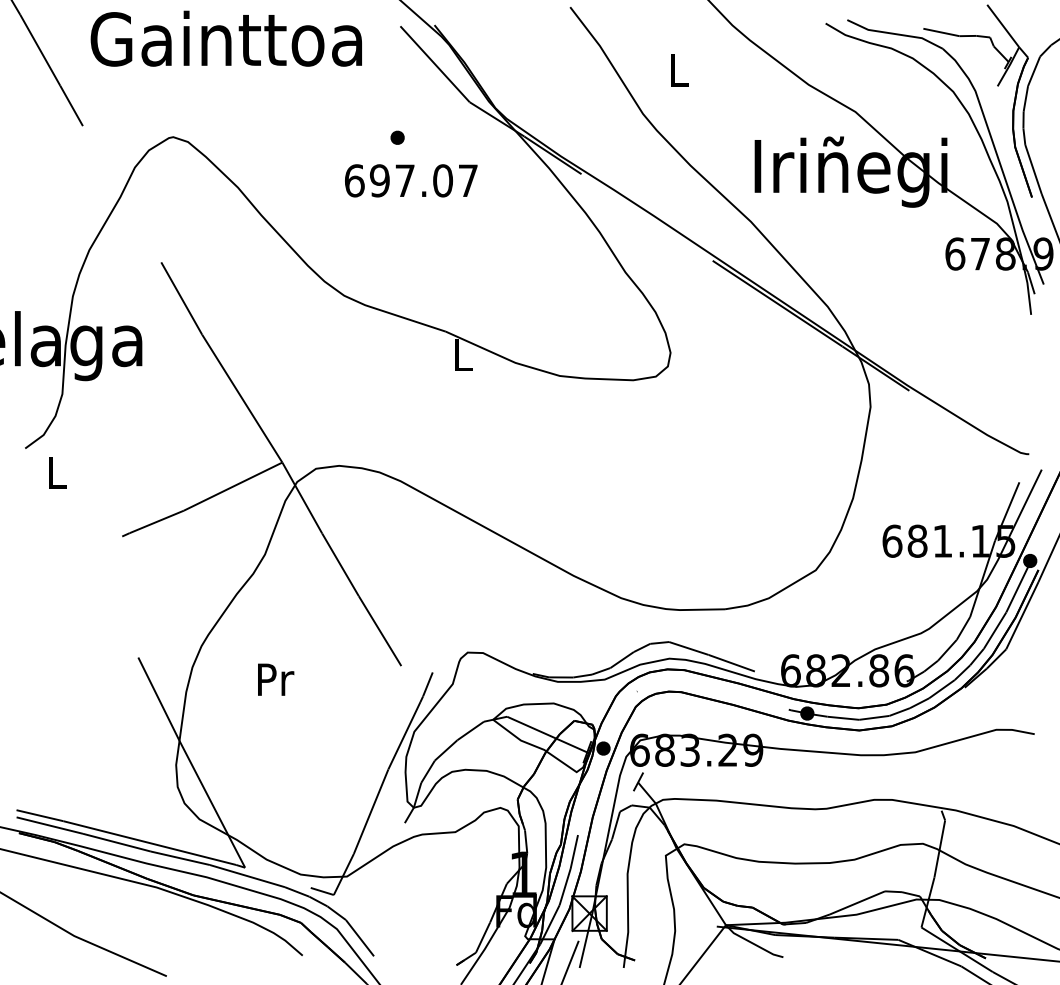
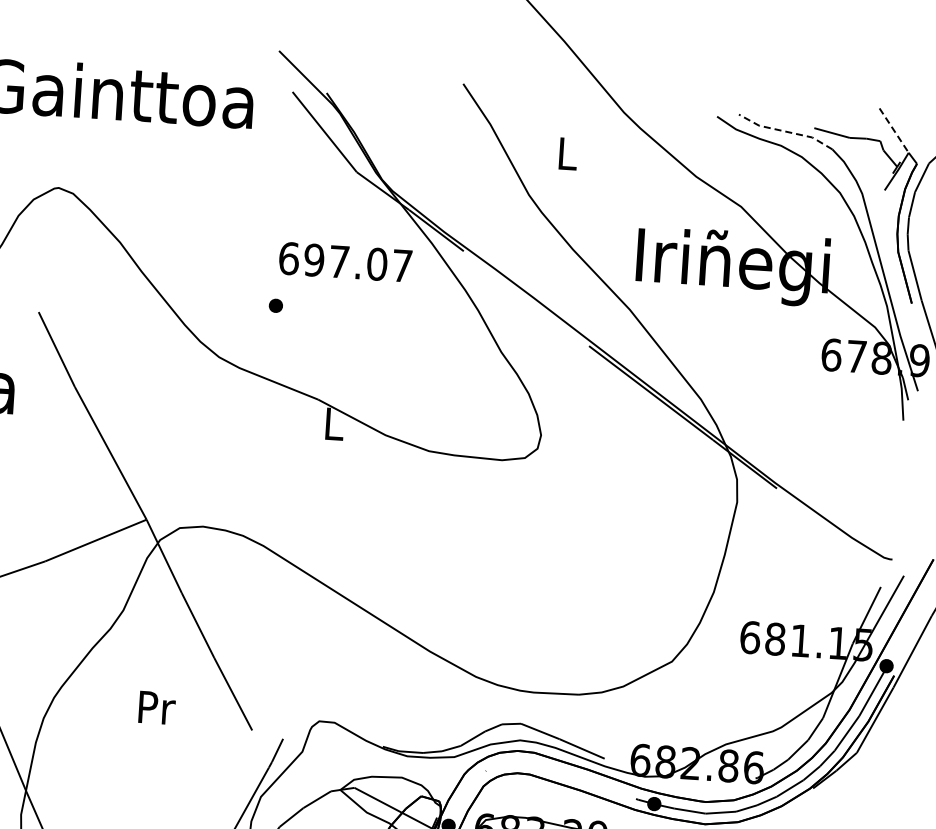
line: (1003, 26) -> (894, 131), solid -> dashed
line: (894, 33) -> (785, 131), solid -> dashed
part: (397, 137) -> (275, 305), moved
text: (411, 180) -> (345, 261), moved
text: (276, 679) -> (157, 707), moved

